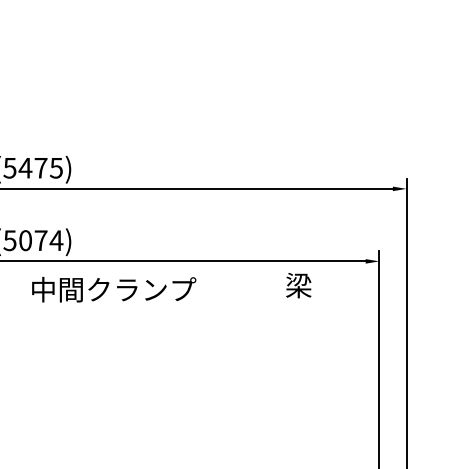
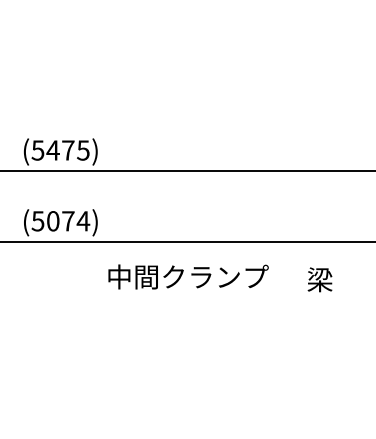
text: (298, 285) -> (319, 279), moved
text: (114, 289) -> (188, 276), moved

